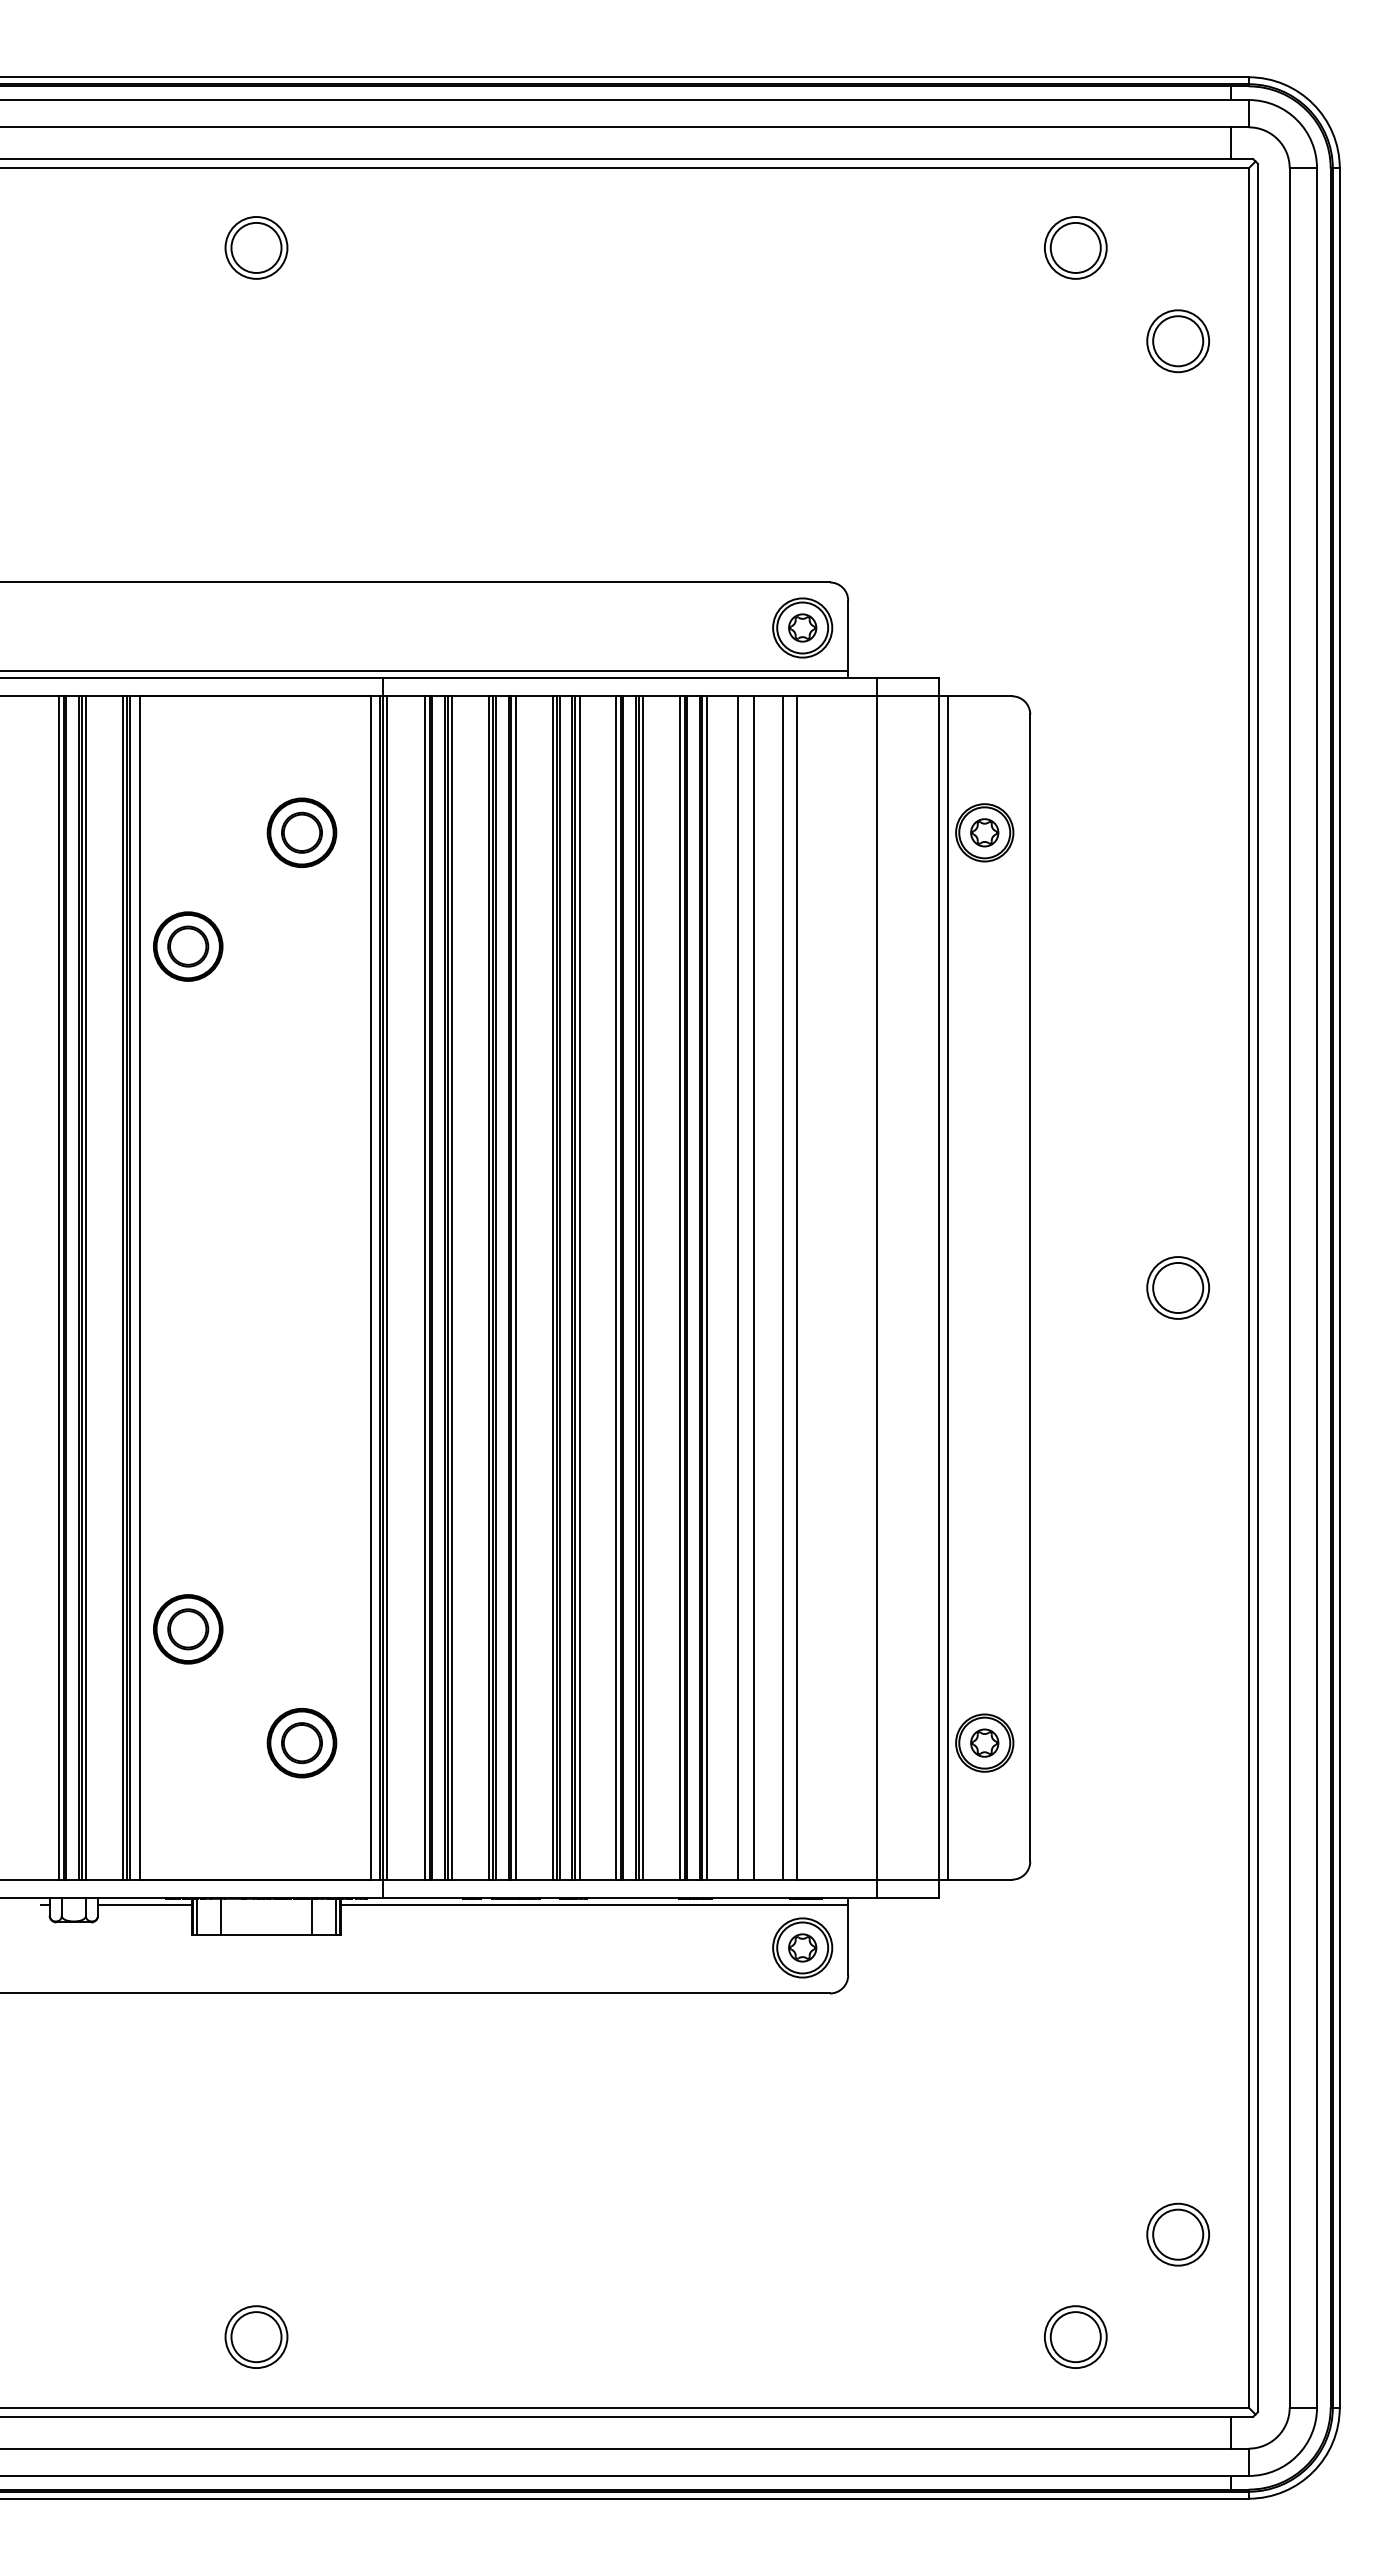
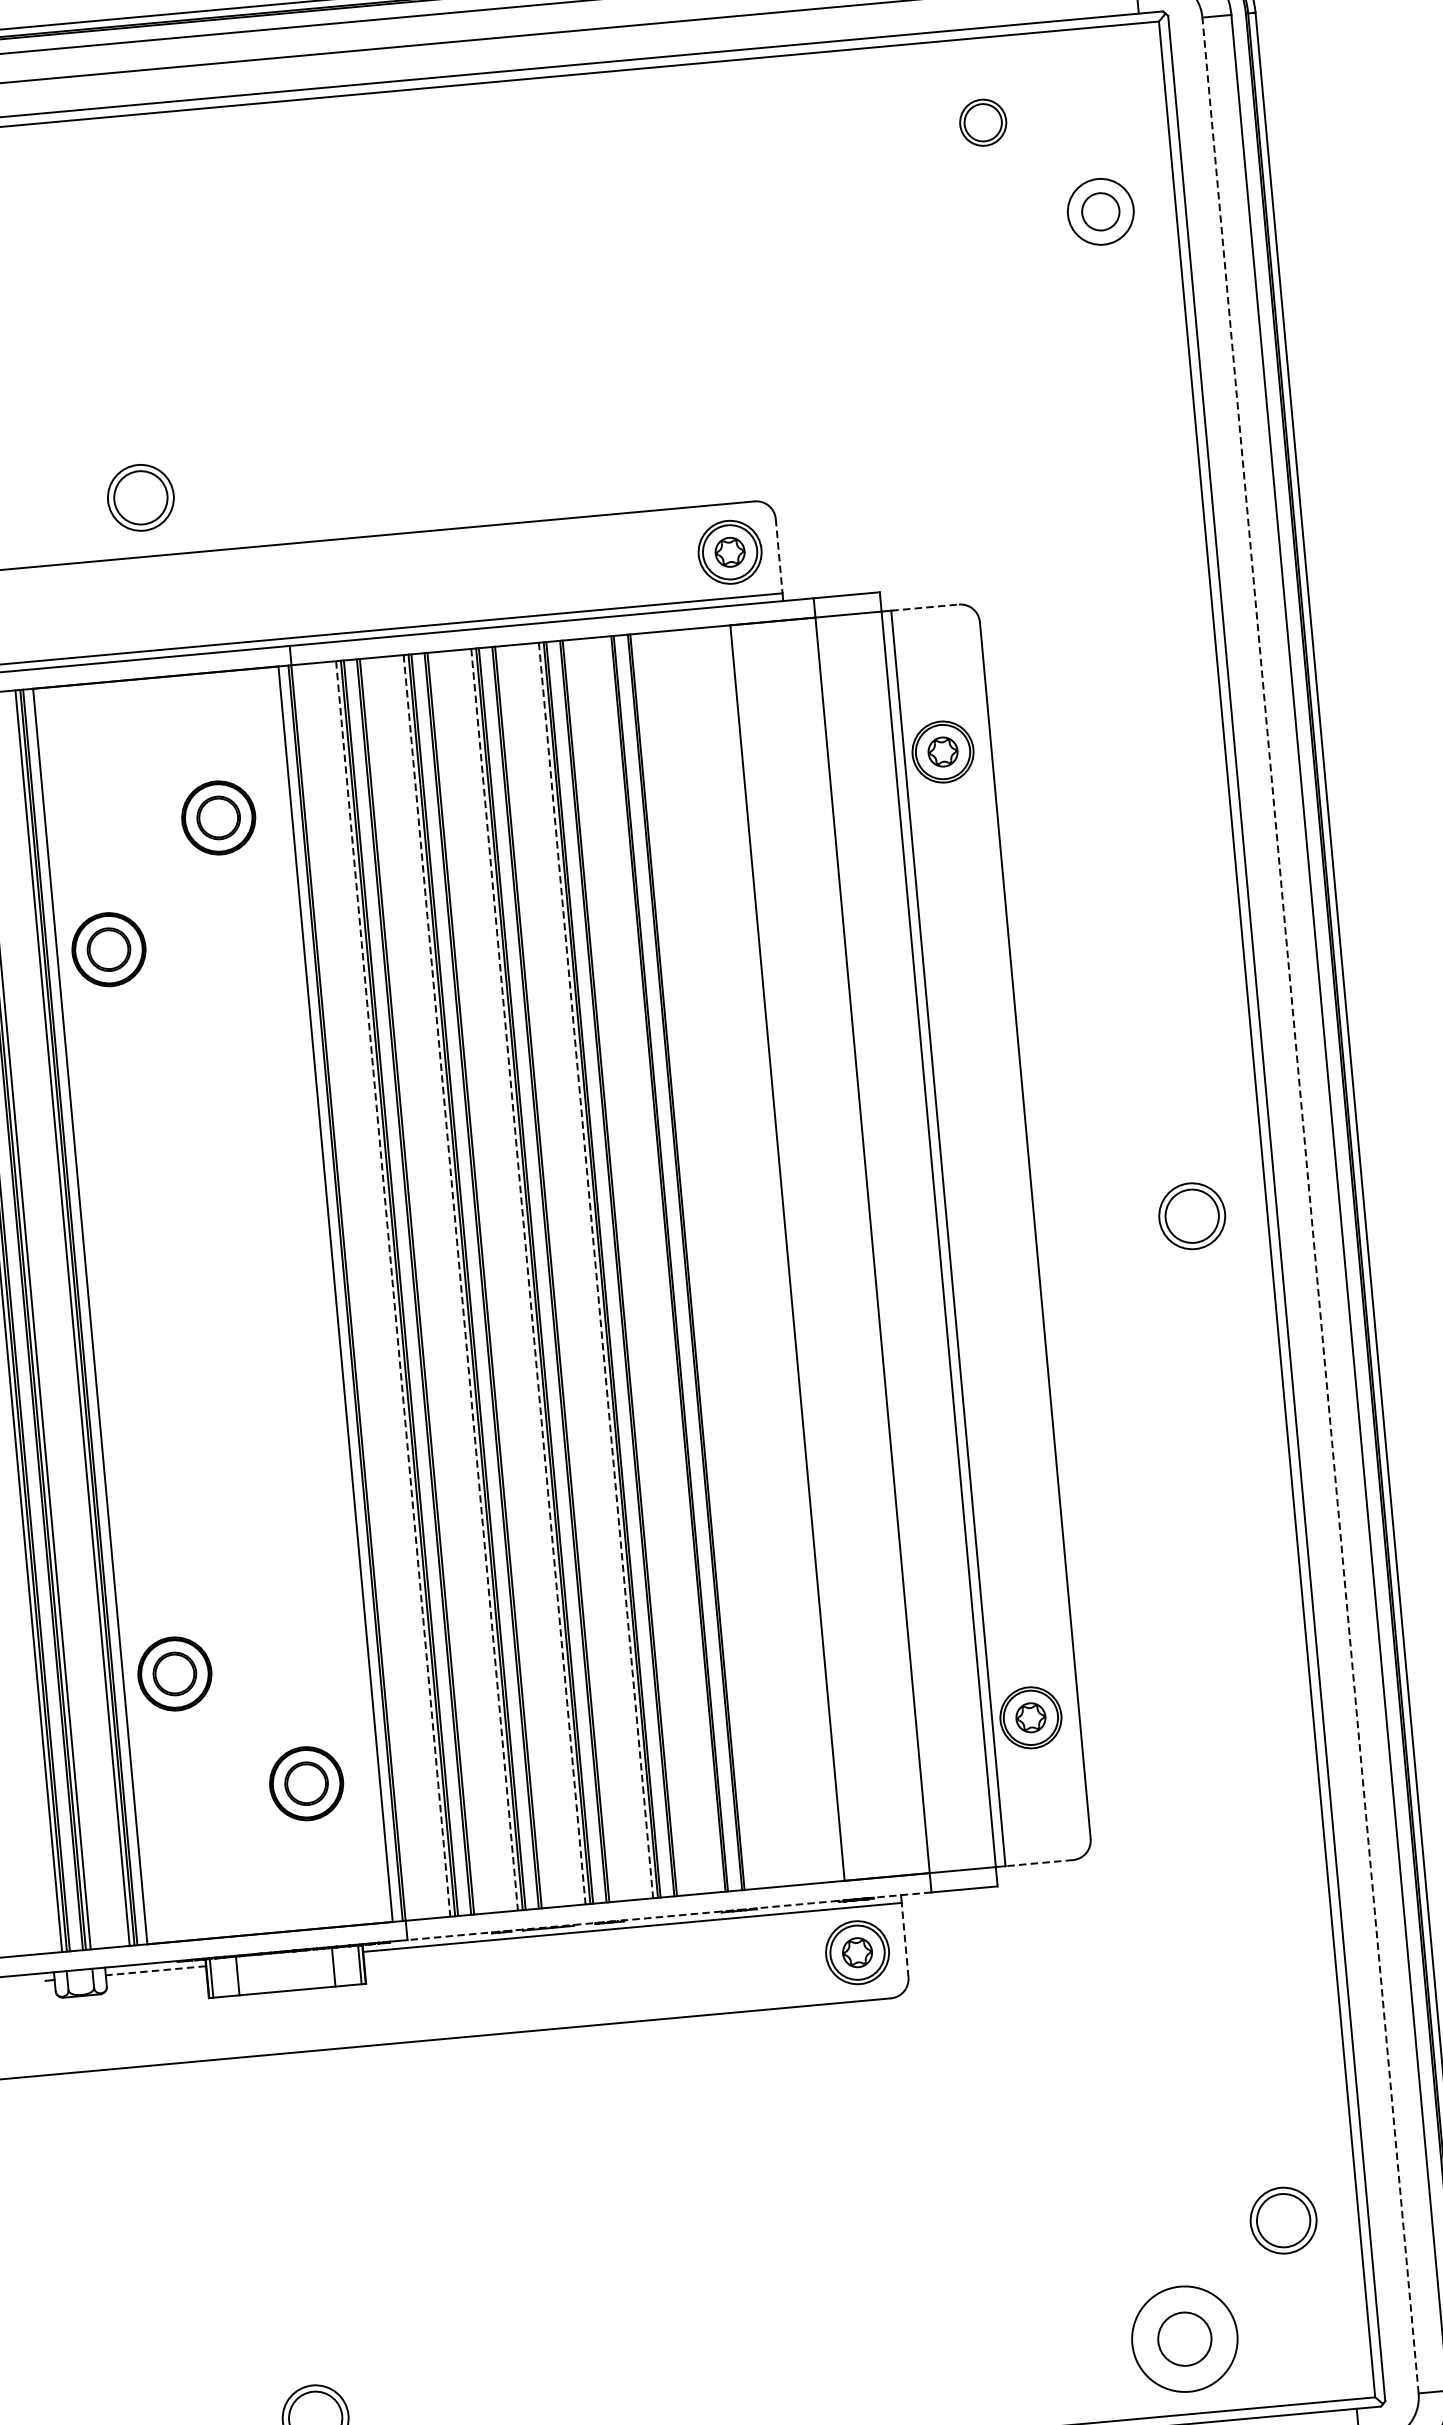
part: (256, 247) -> (140, 497), moved
part: (1075, 247) -> (982, 122), size x0.7
circle: (1178, 341) -> (1101, 212), size x0.7
line: (848, 636) -> (779, 556), solid -> dashed
line: (980, 696) -> (925, 607), solid -> dashed
line: (387, 1287) -> (353, 1292), removed
line: (425, 1287) -> (393, 1288), solid -> dashed
line: (452, 1287) -> (422, 1285), removed
line: (488, 1287) -> (460, 1282), solid -> dashed
line: (515, 1287) -> (489, 1279), removed
line: (552, 1287) -> (528, 1276), solid -> dashed
line: (579, 1287) -> (557, 1273), removed
line: (616, 1287) -> (596, 1269), solid -> dashed
line: (643, 1287) -> (624, 1267), removed
line: (679, 1287) -> (663, 1263), removed
line: (706, 1287) -> (691, 1261), removed
line: (738, 1287) -> (725, 1258), removed
line: (754, 1287) -> (742, 1256), removed
line: (783, 1287) -> (773, 1253), removed
line: (1289, 1287) -> (1310, 1205), solid -> dashed
line: (980, 1879) -> (1039, 1862), solid -> dashed
line: (629, 1897) -> (668, 1915), solid -> dashed
line: (144, 1905) -> (155, 1971), solid -> dashed
line: (848, 1939) -> (905, 1939), solid -> dashed
circle: (1075, 2337) -> (1184, 2339), size x1.6

